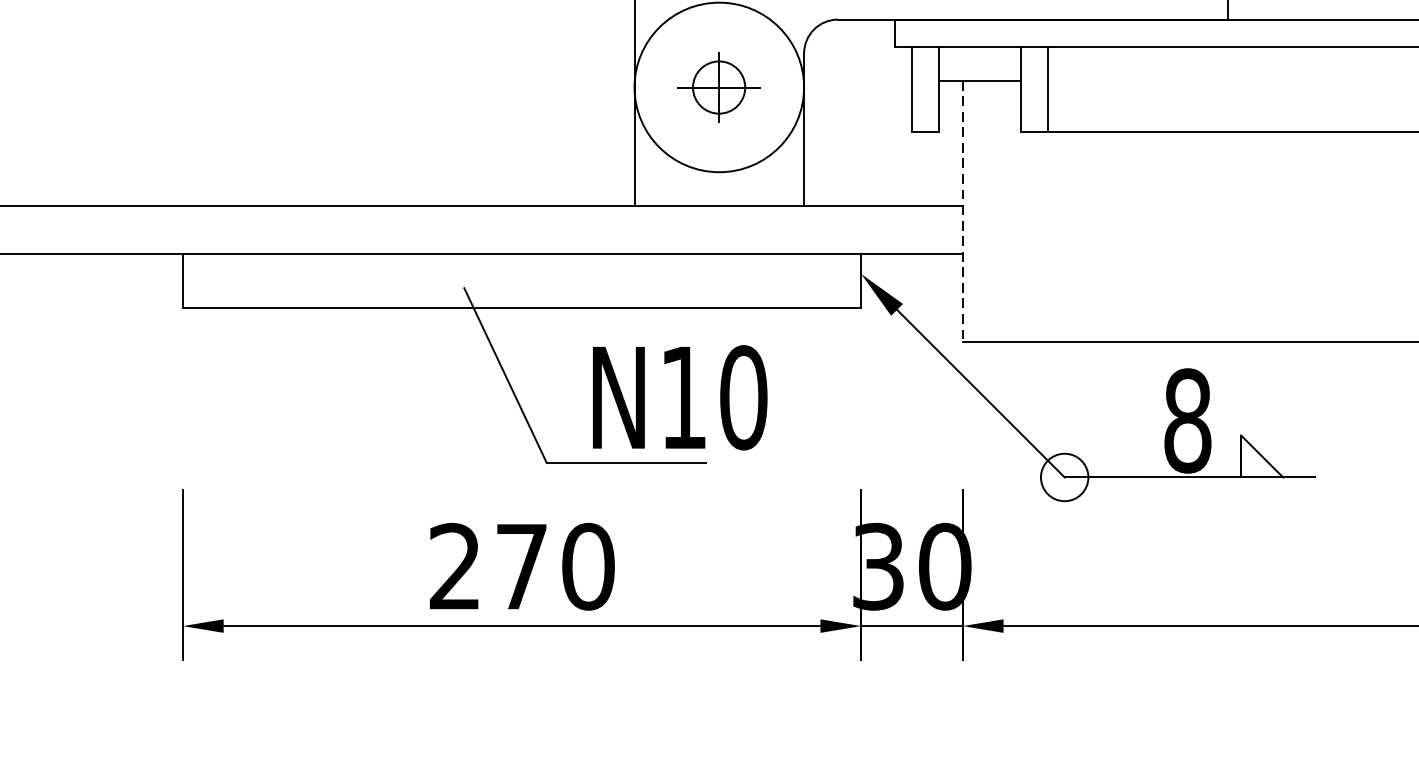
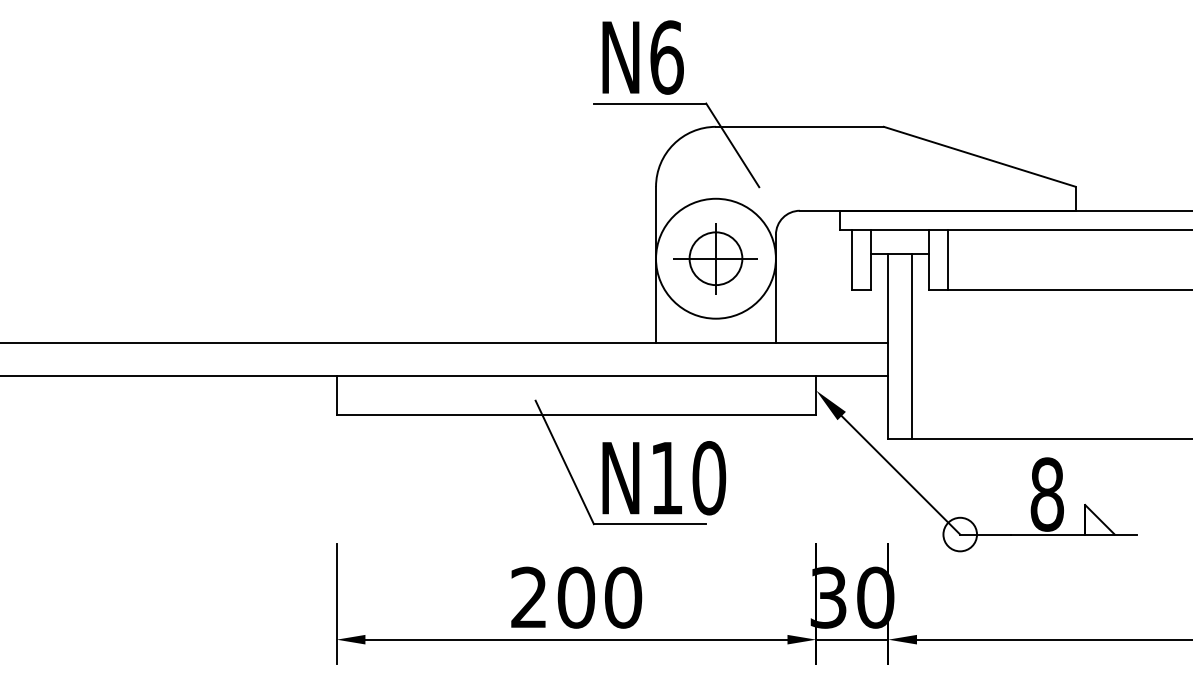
part: (718, 87) -> (715, 258), size x1.43
line: (997, 210) -> (912, 345), added
line: (963, 211) -> (888, 346), dashed -> solid
text: (680, 398) -> (664, 478), moved
text: (522, 566) -> (576, 597), 270 -> 200

